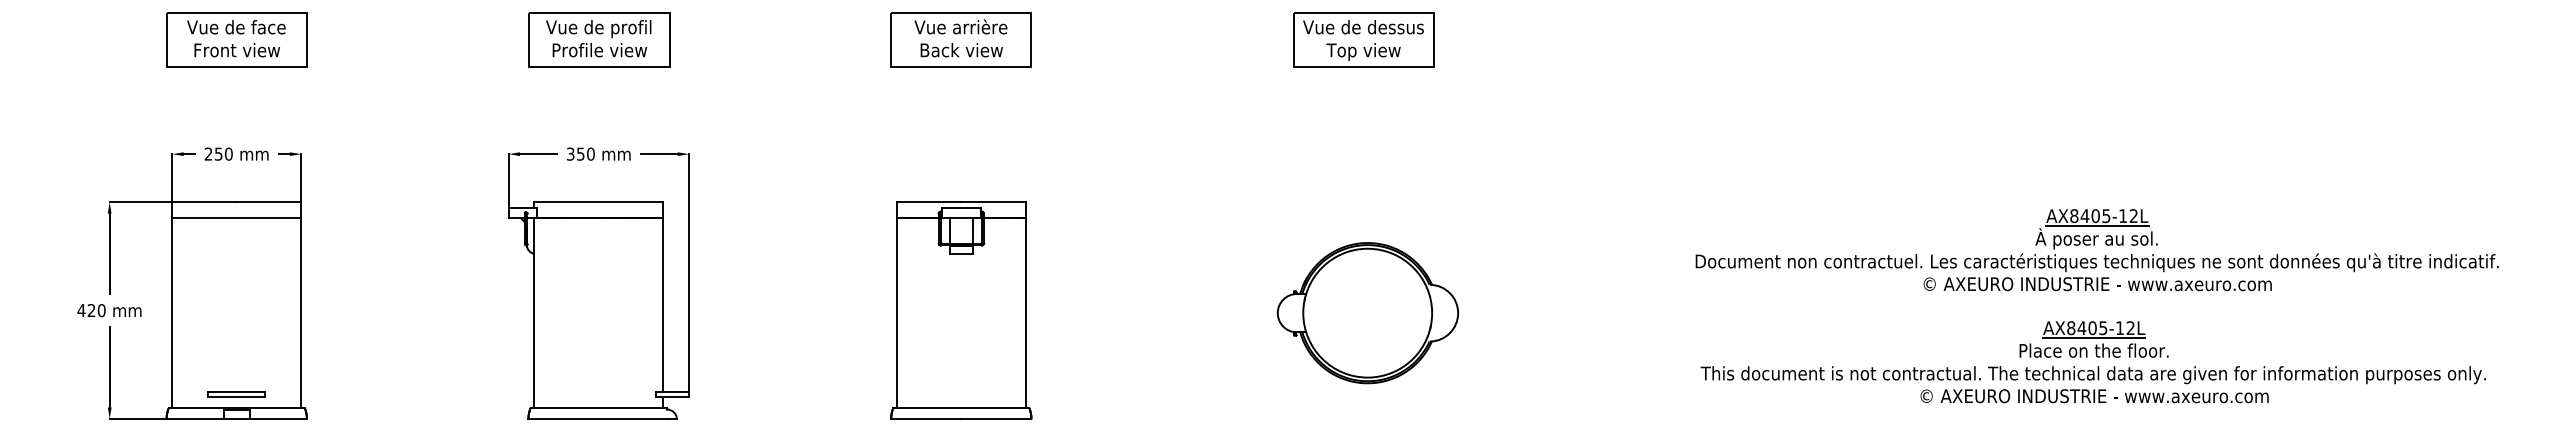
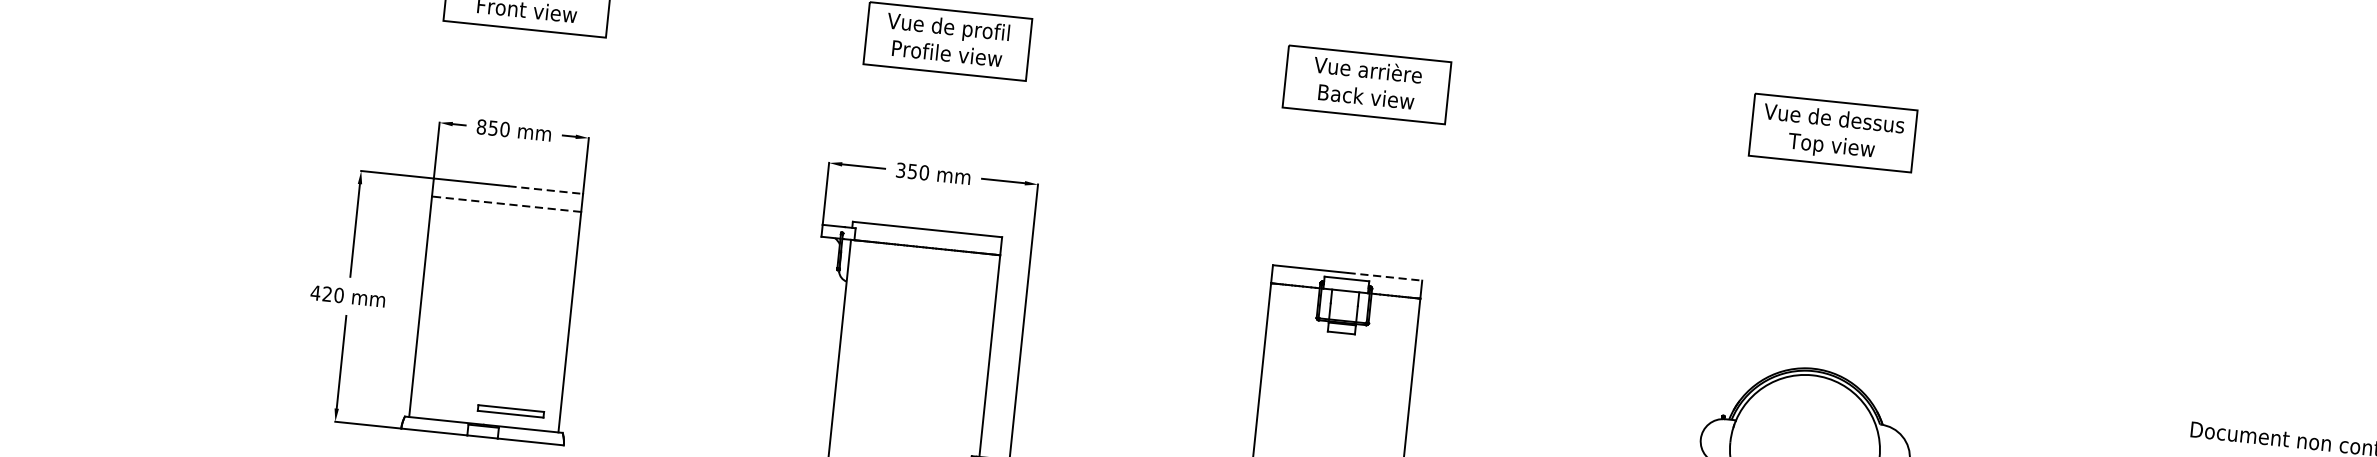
text: (208, 153) -> (481, 126), 250 -> 850
line: (269, 202) -> (546, 190), solid -> dashed
line: (994, 202) -> (1385, 277), solid -> dashed
line: (236, 217) -> (506, 203), solid -> dashed
part: (236, 394) -> (510, 411), moved

